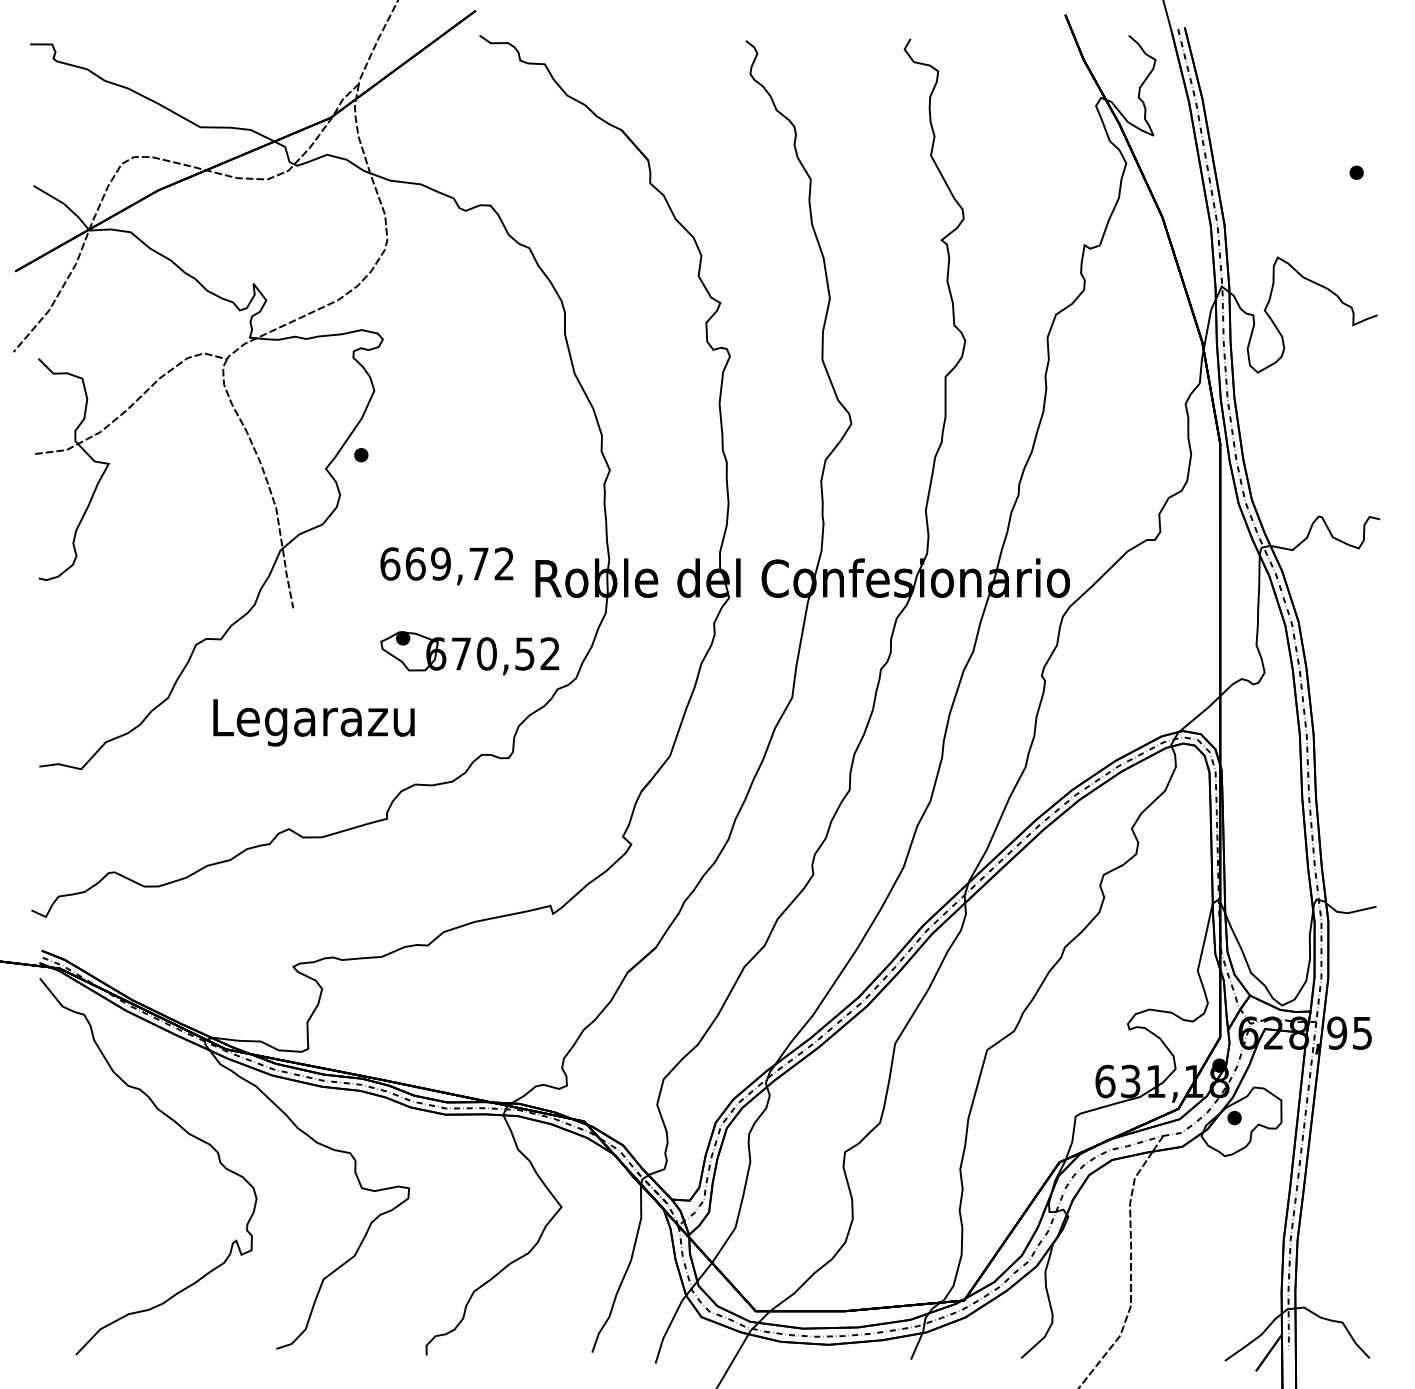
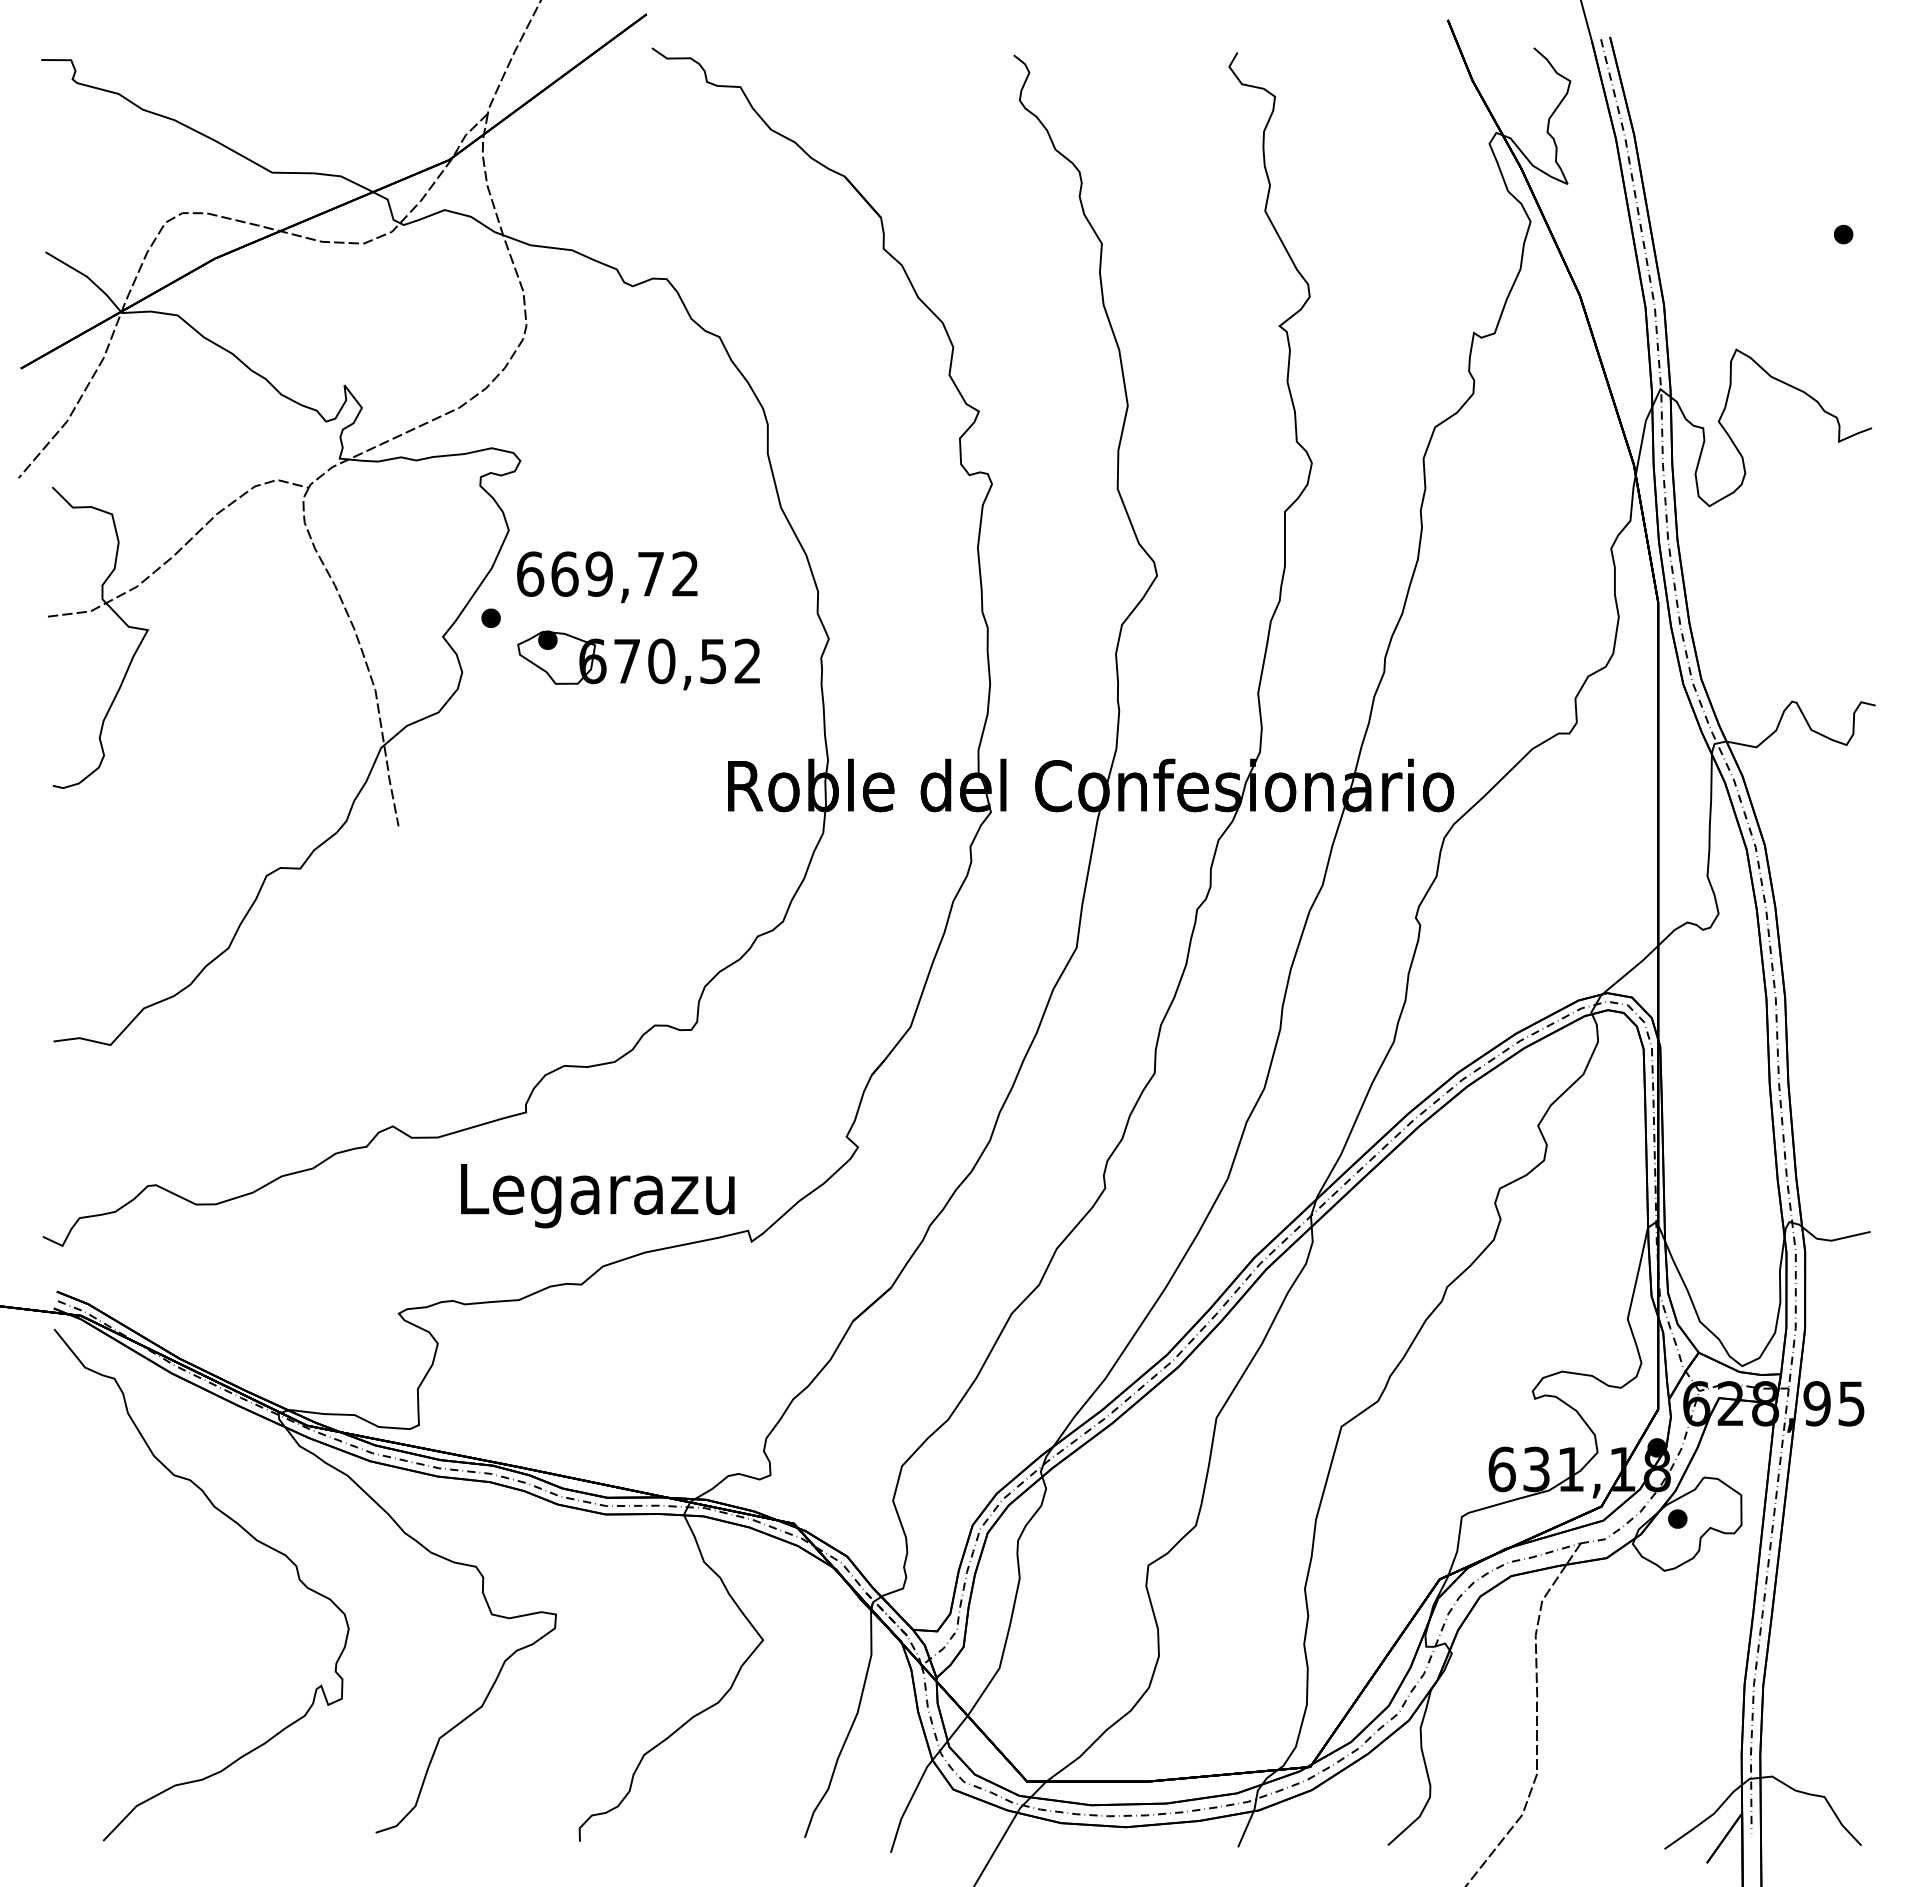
text: (446, 566) -> (607, 577), moved
part: (469, 653) -> (638, 660), moved
text: (313, 723) -> (597, 1196), moved

